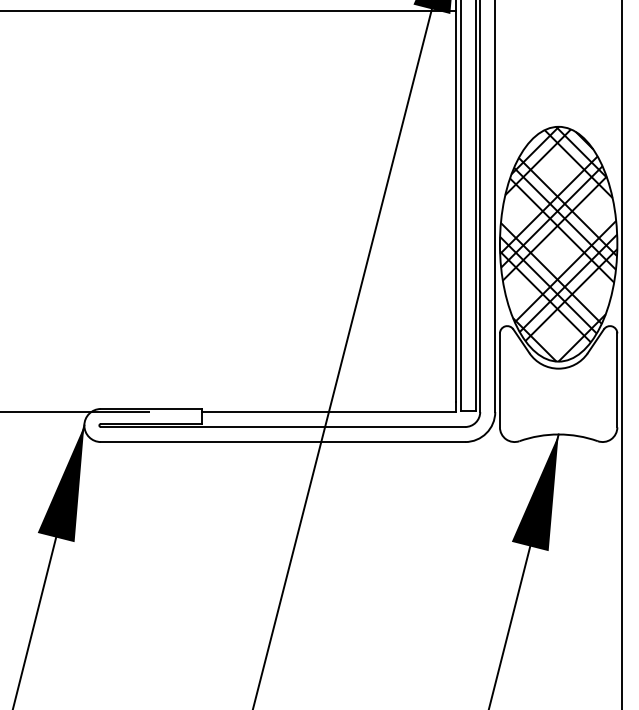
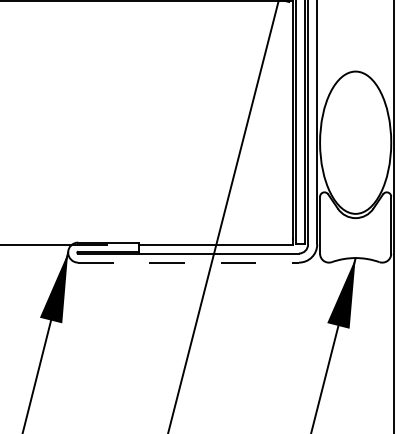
hatch: (558, 243) -> (355, 142), removed
line: (284, 441) -> (189, 262), solid -> dashed

